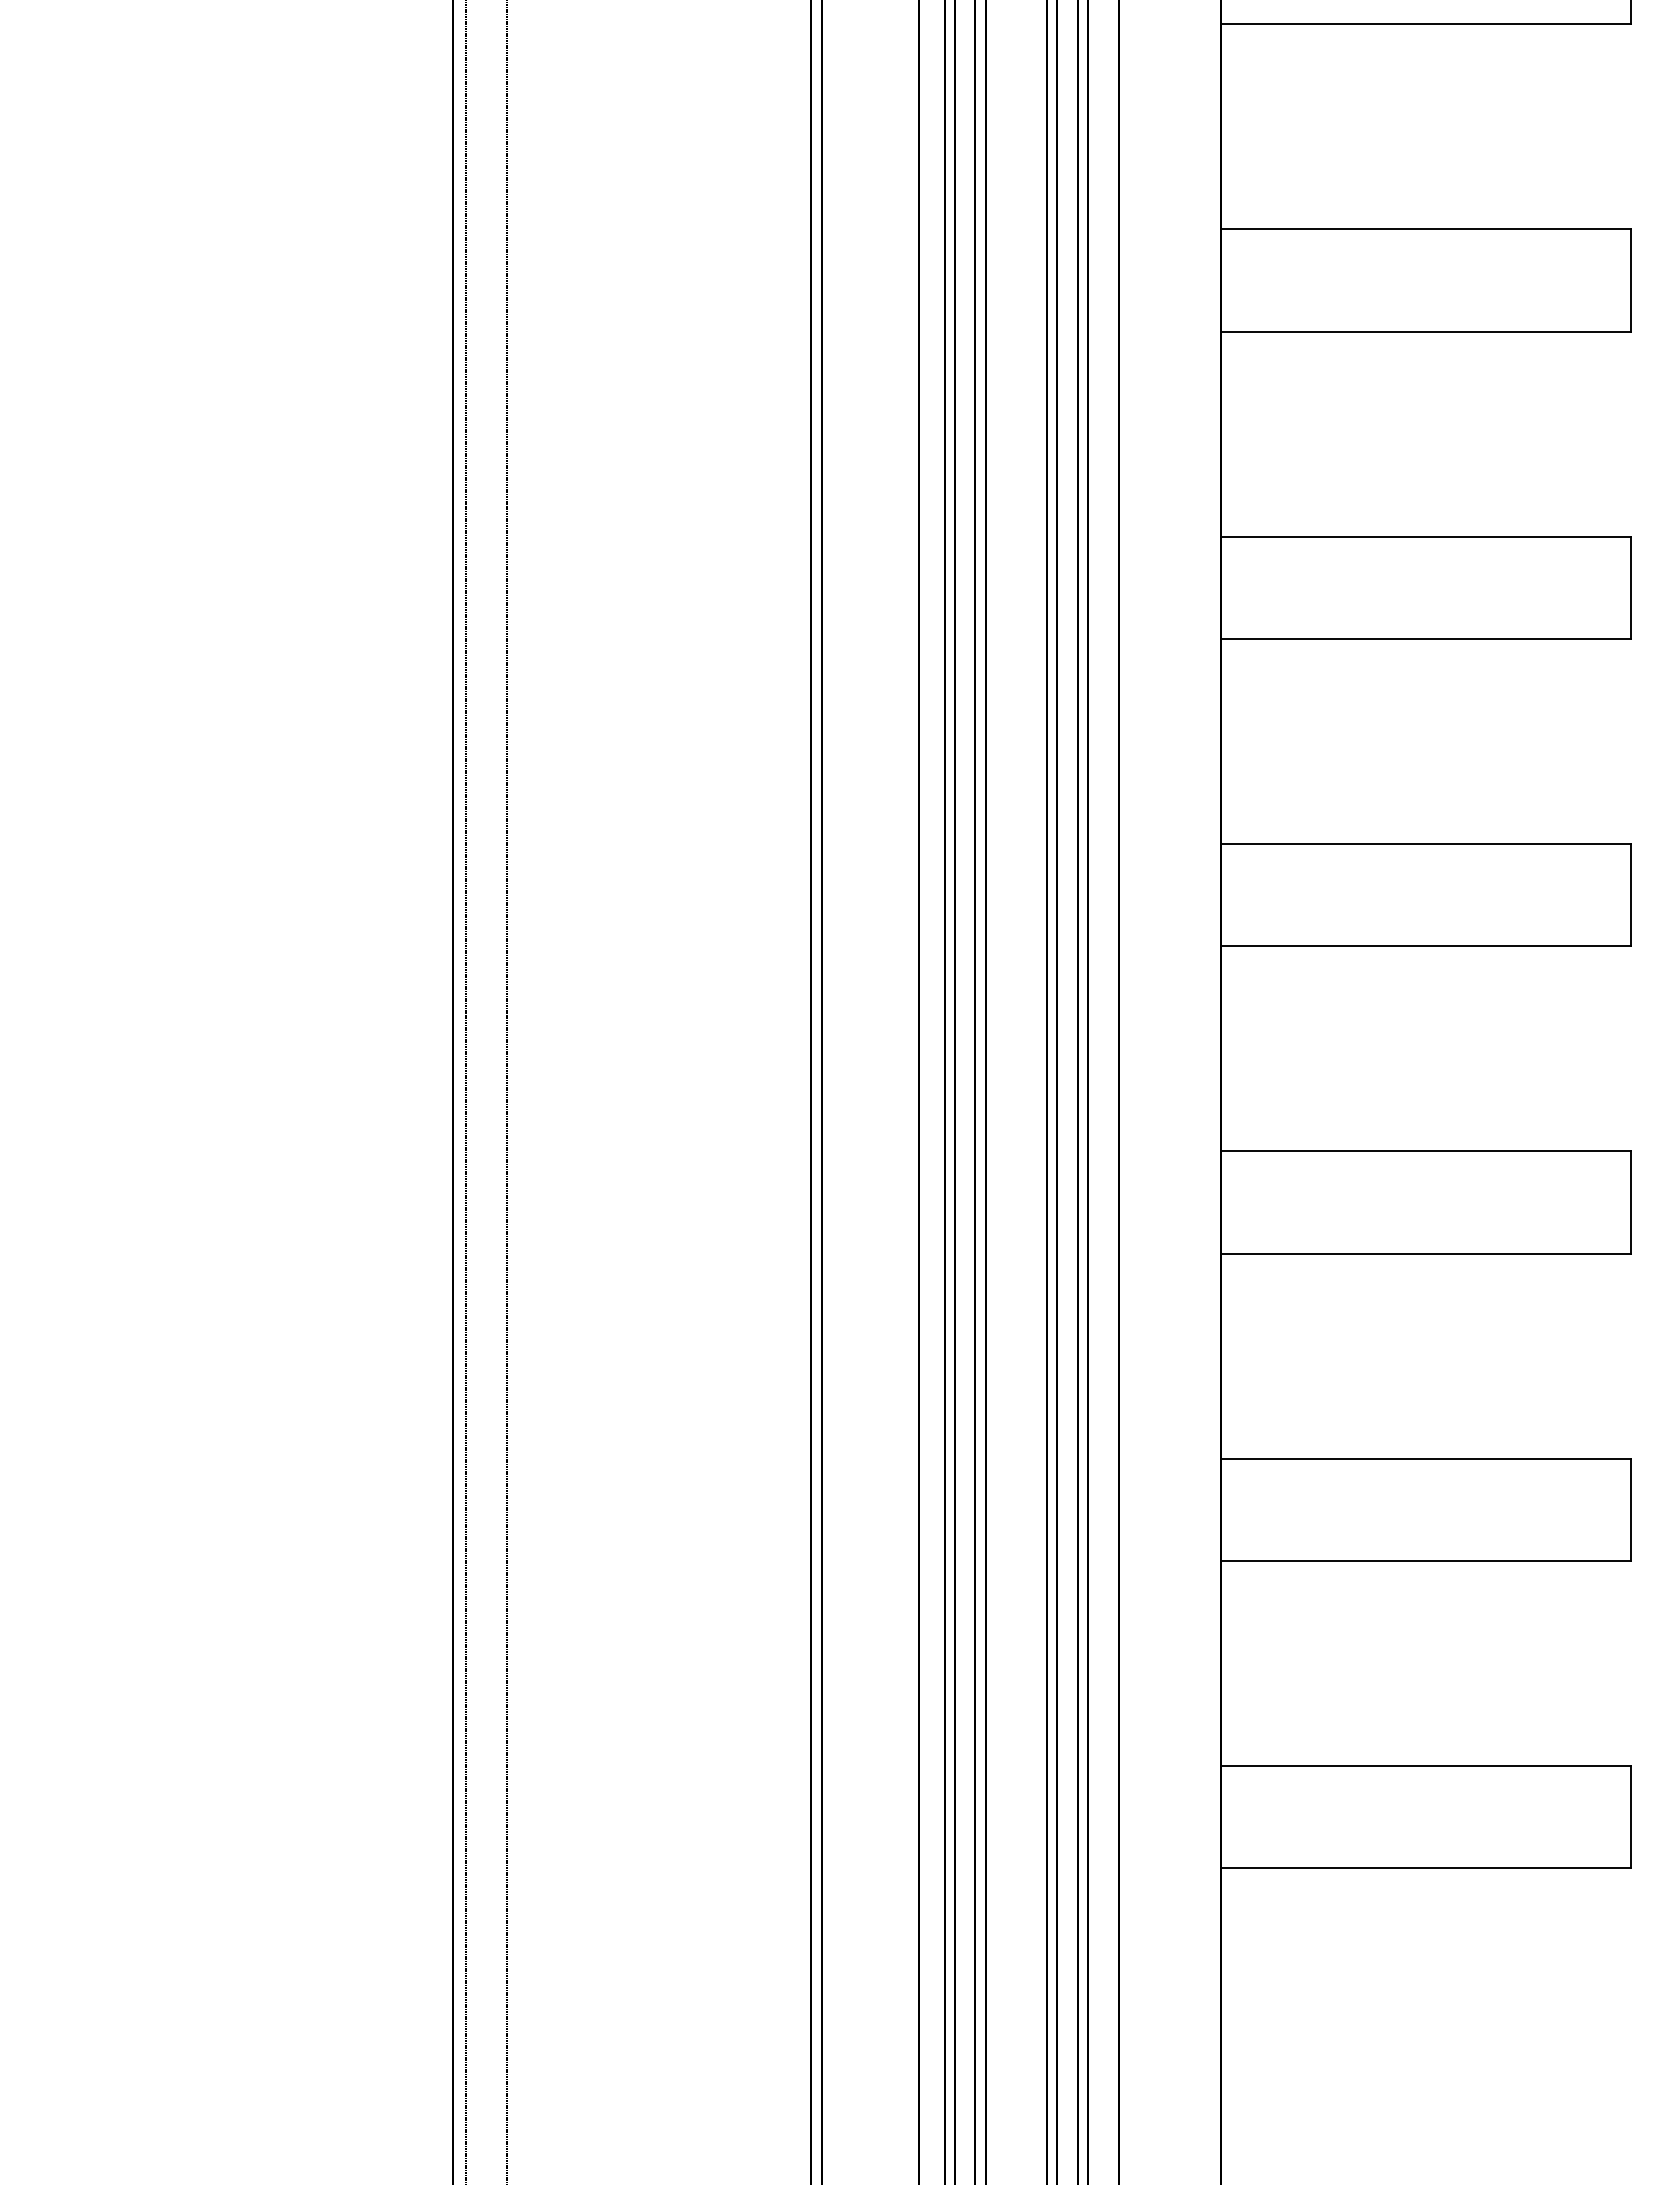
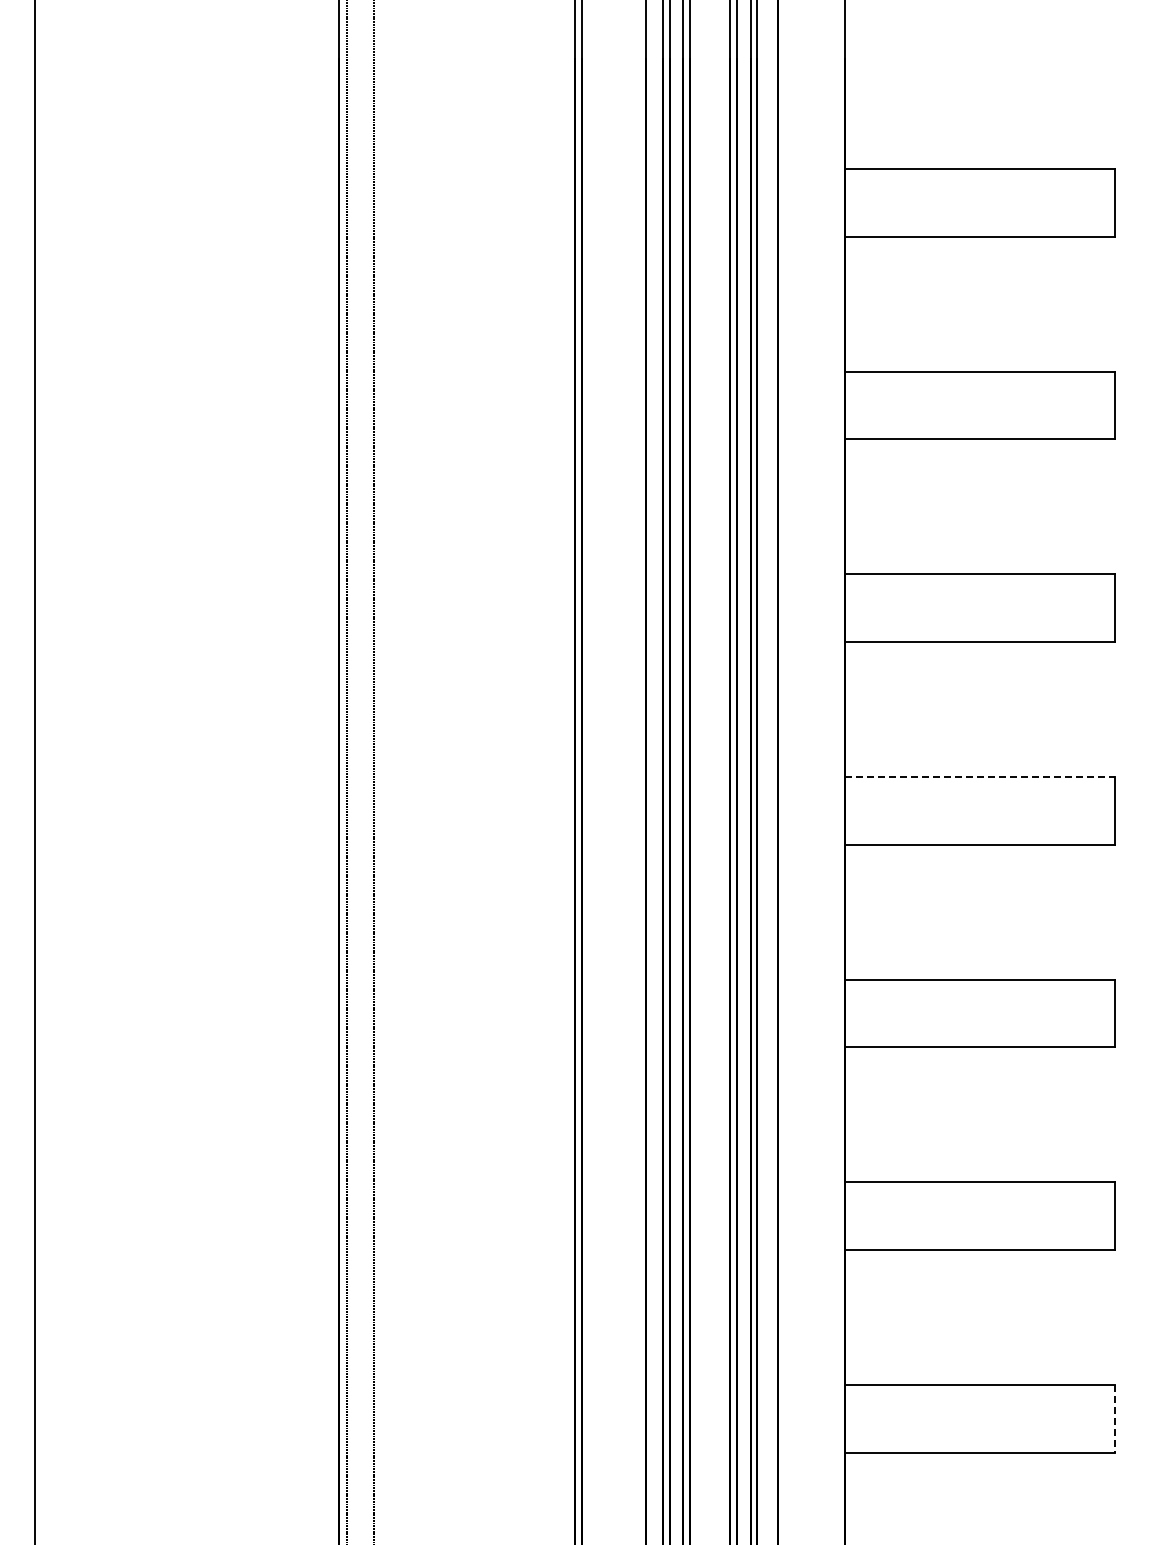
line: (1426, 844) -> (980, 777), solid -> dashed
line: (1631, 1816) -> (1115, 1418), solid -> dashed

